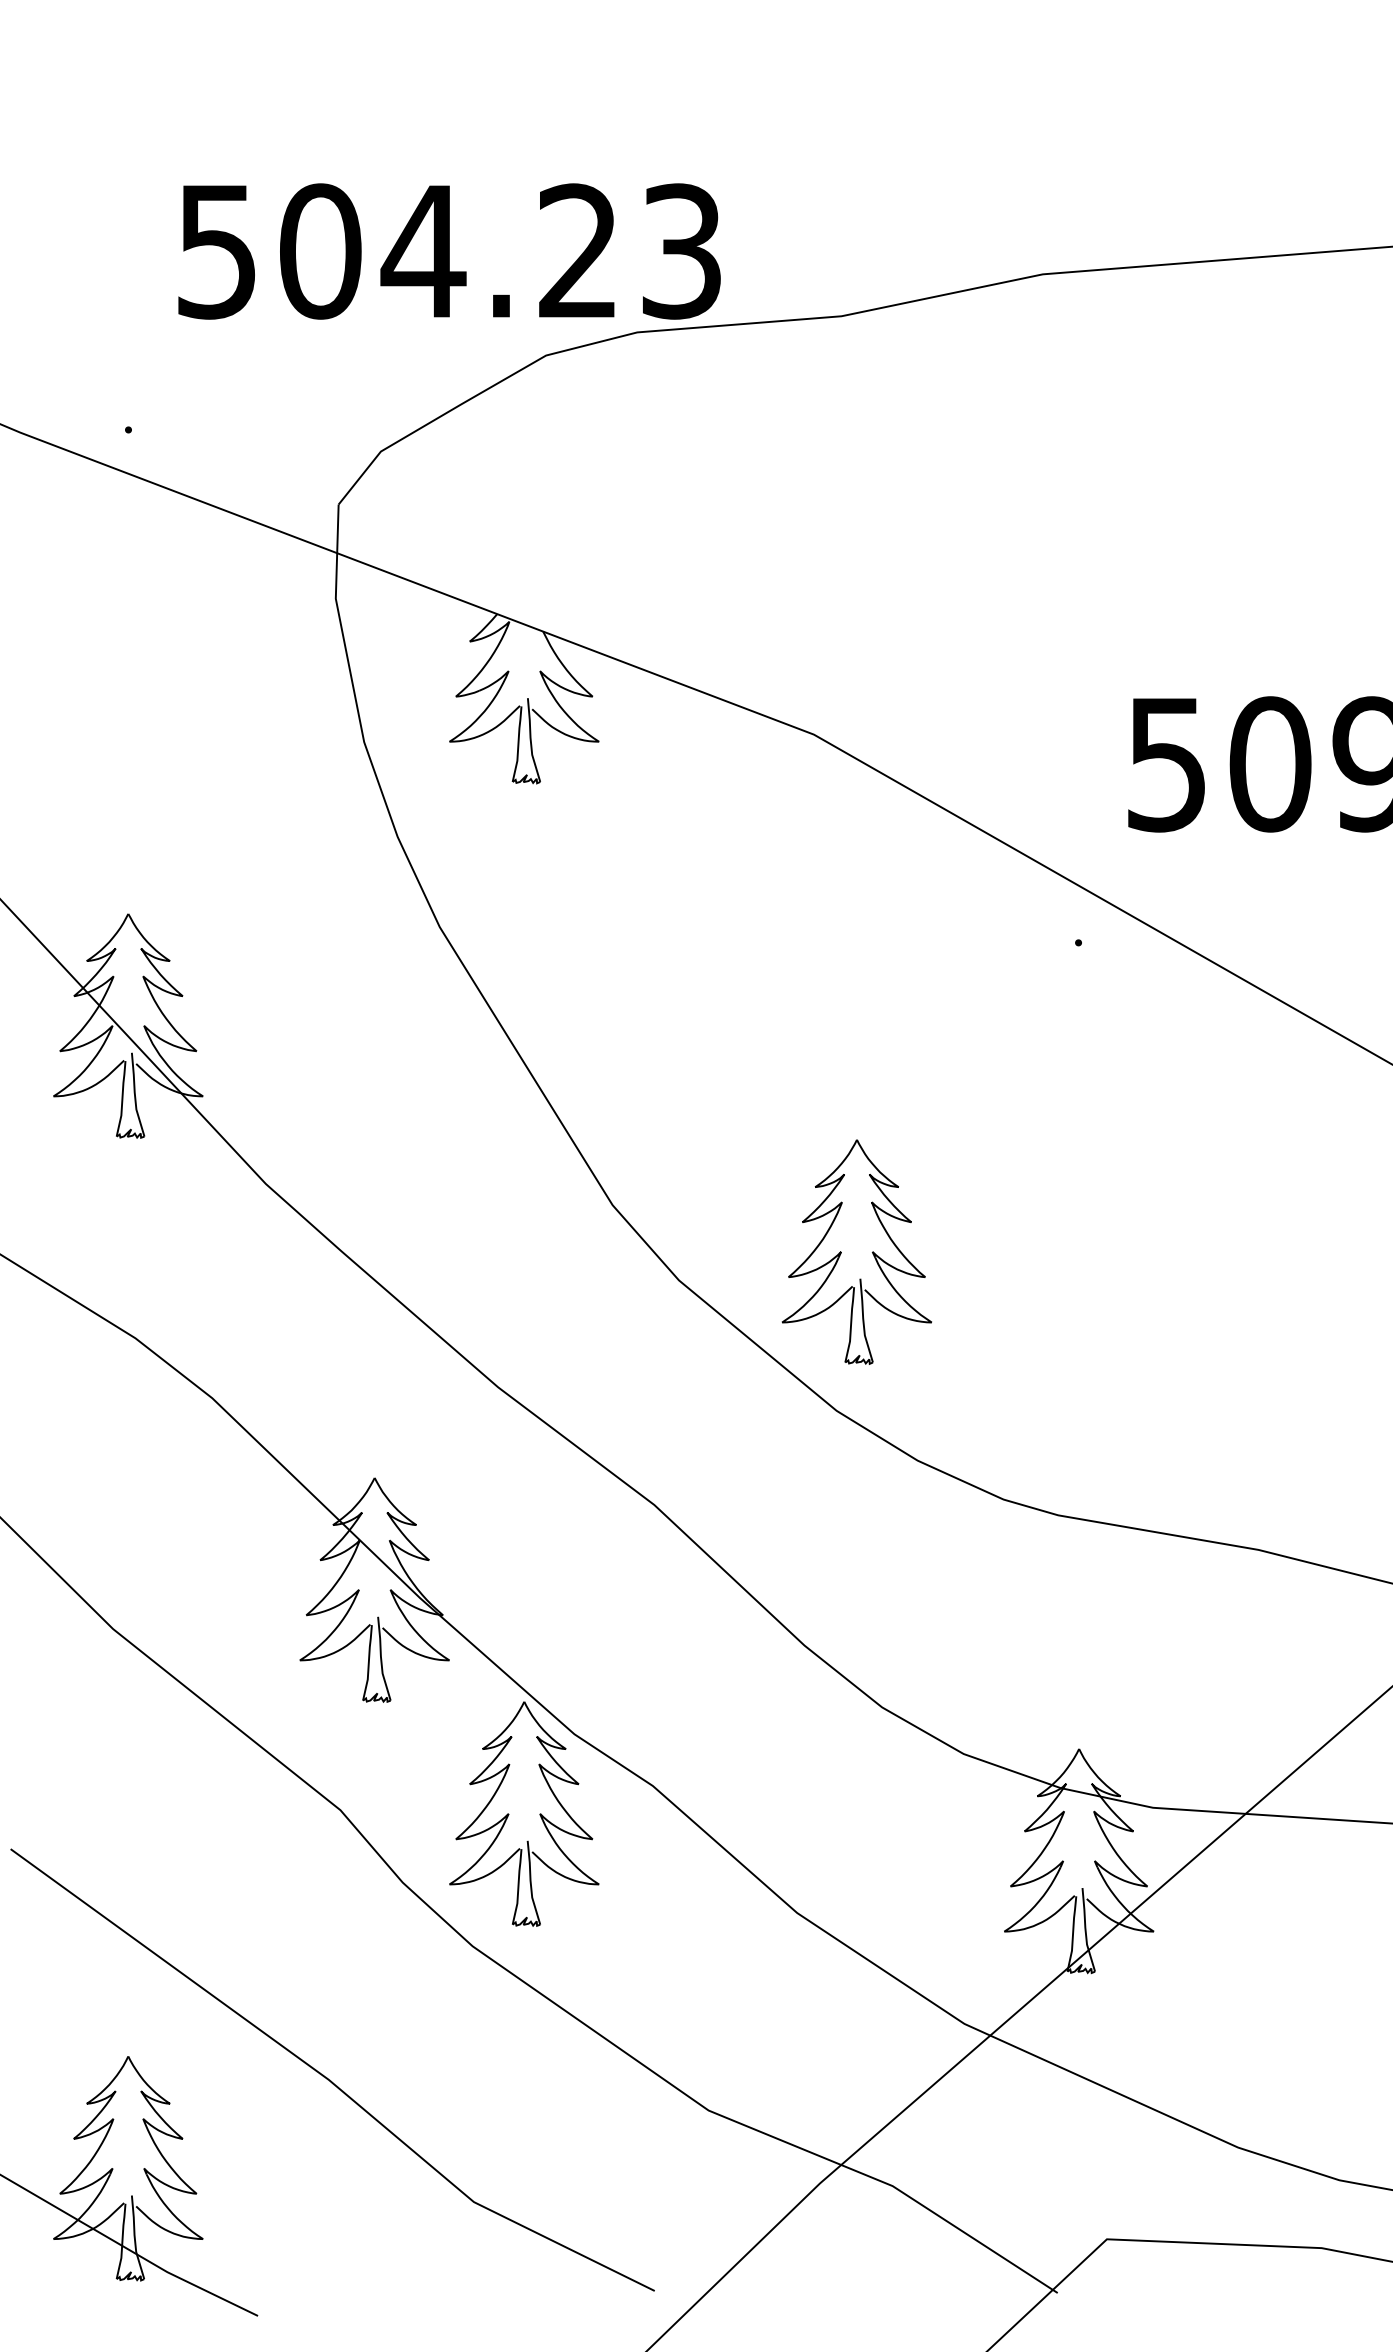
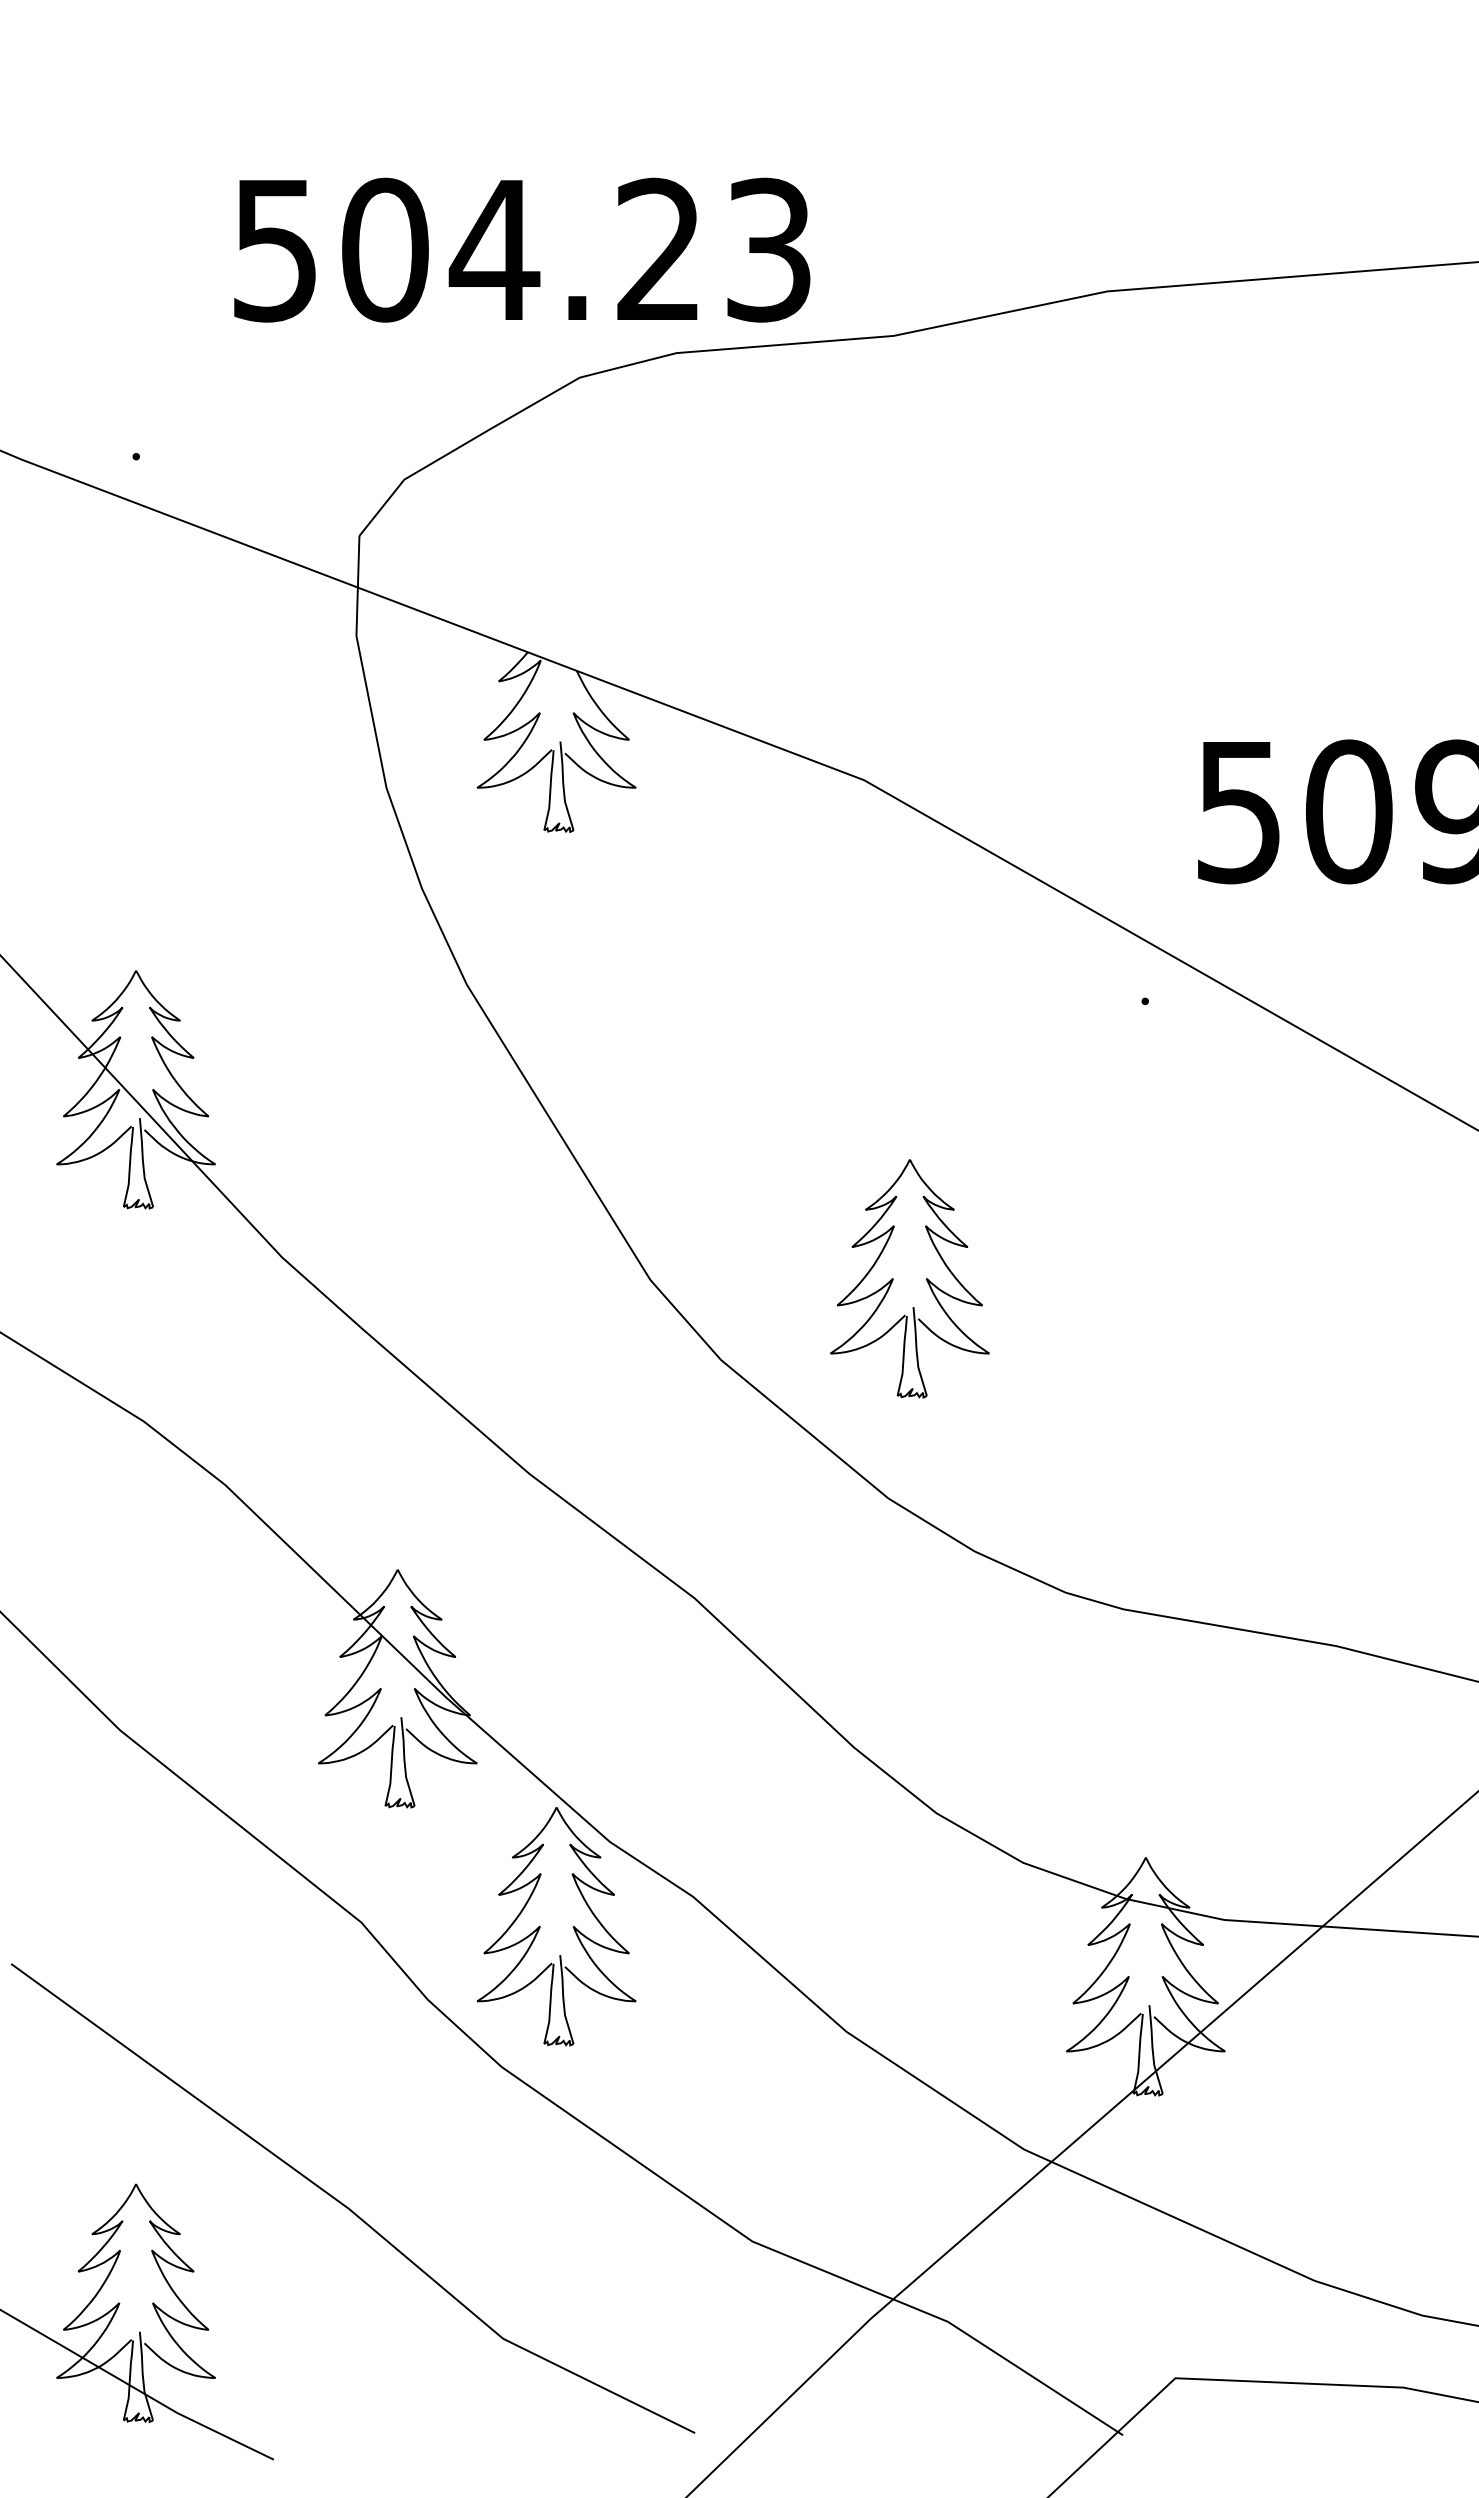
text: (449, 250) -> (522, 249), moved
part: (841, 1251) -> (893, 1278), moved

